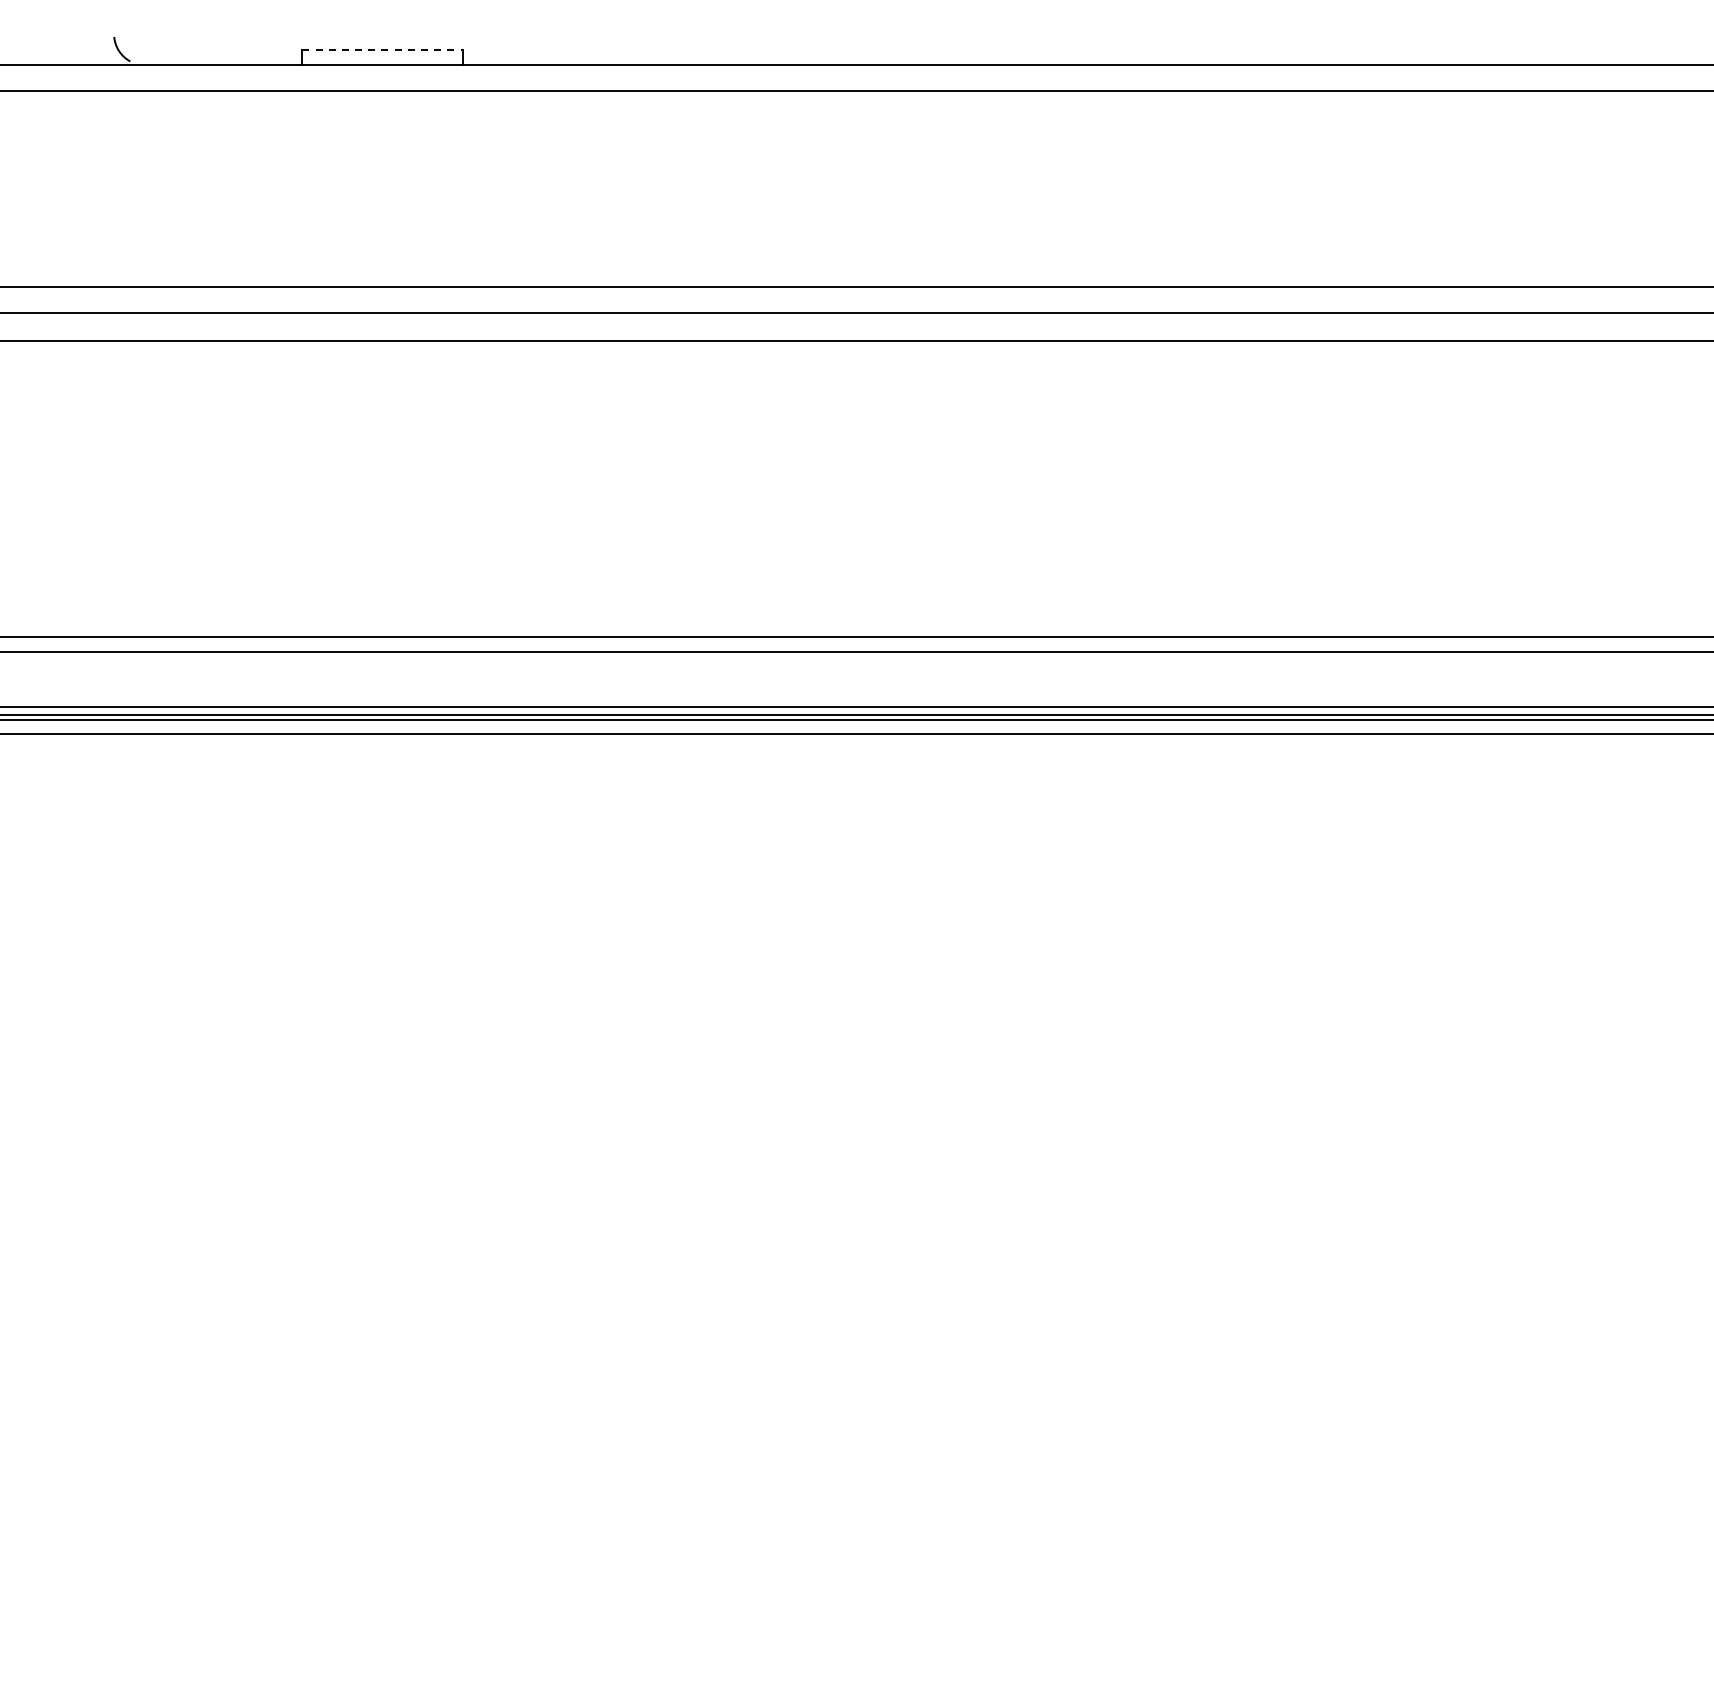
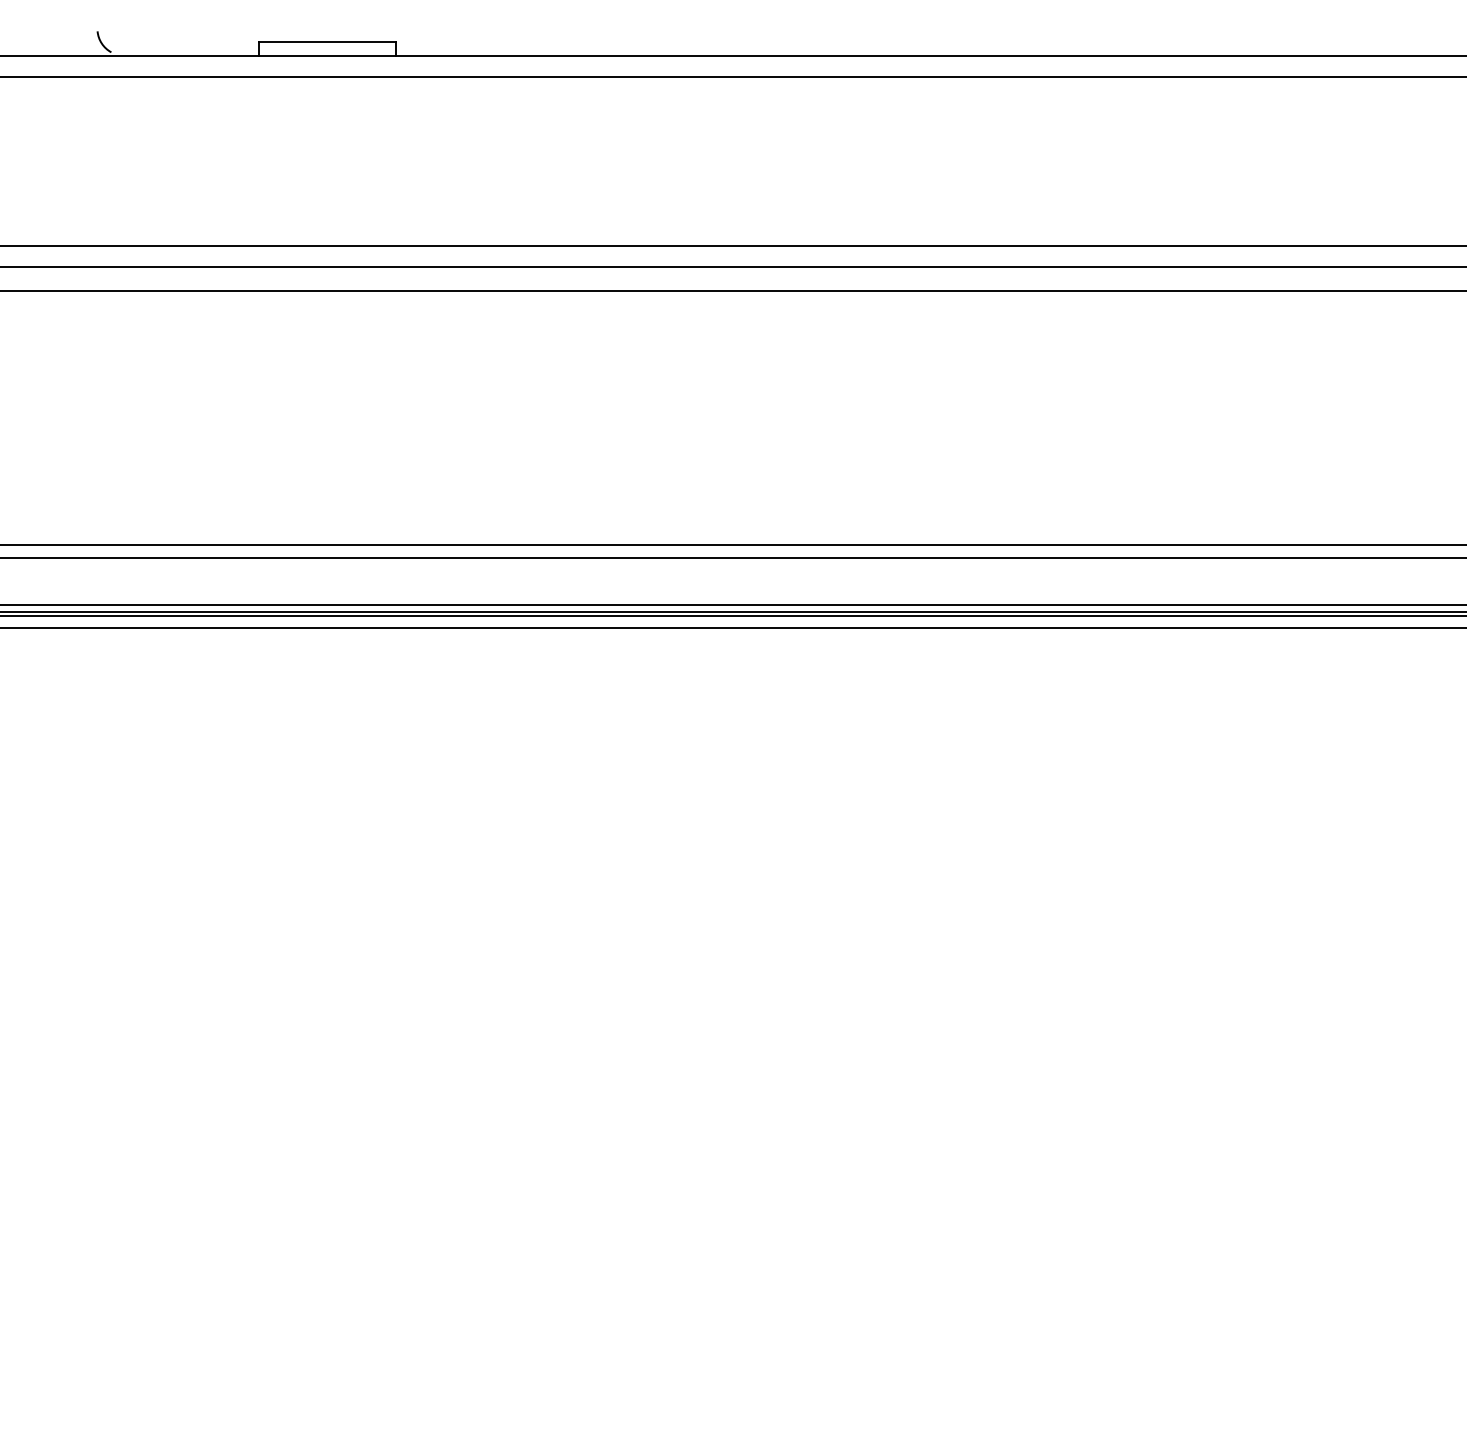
line: (383, 49) -> (328, 42), dashed -> solid

